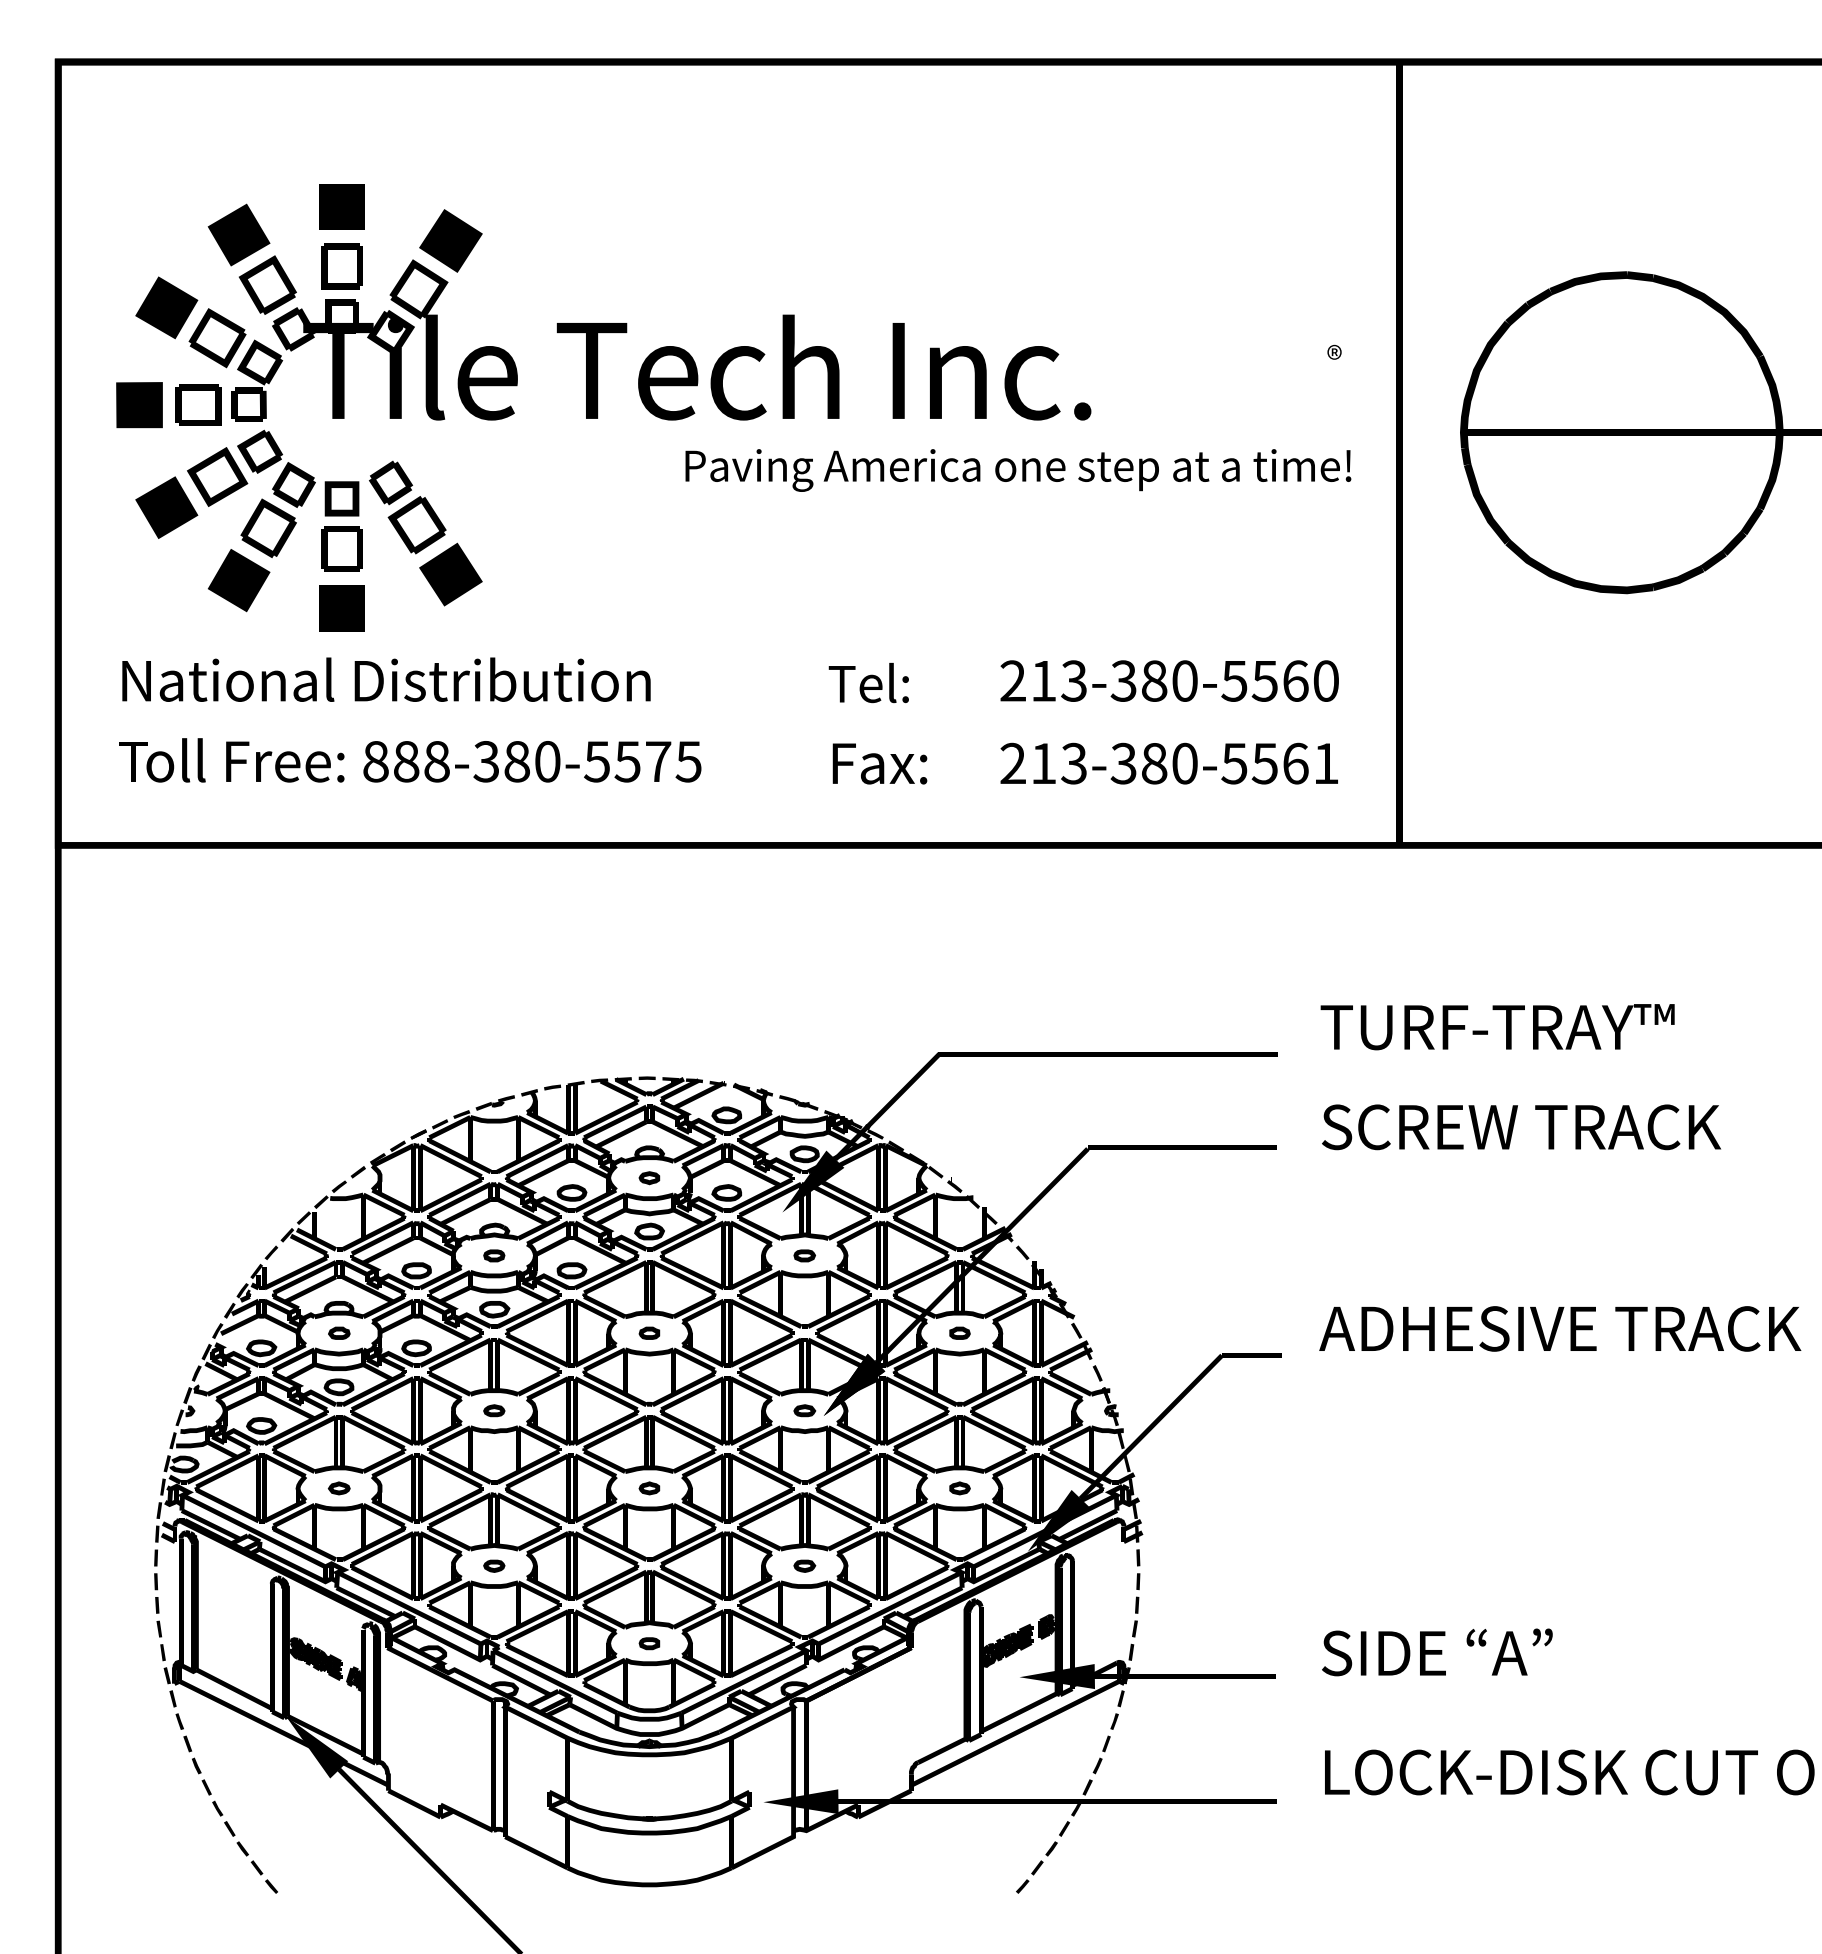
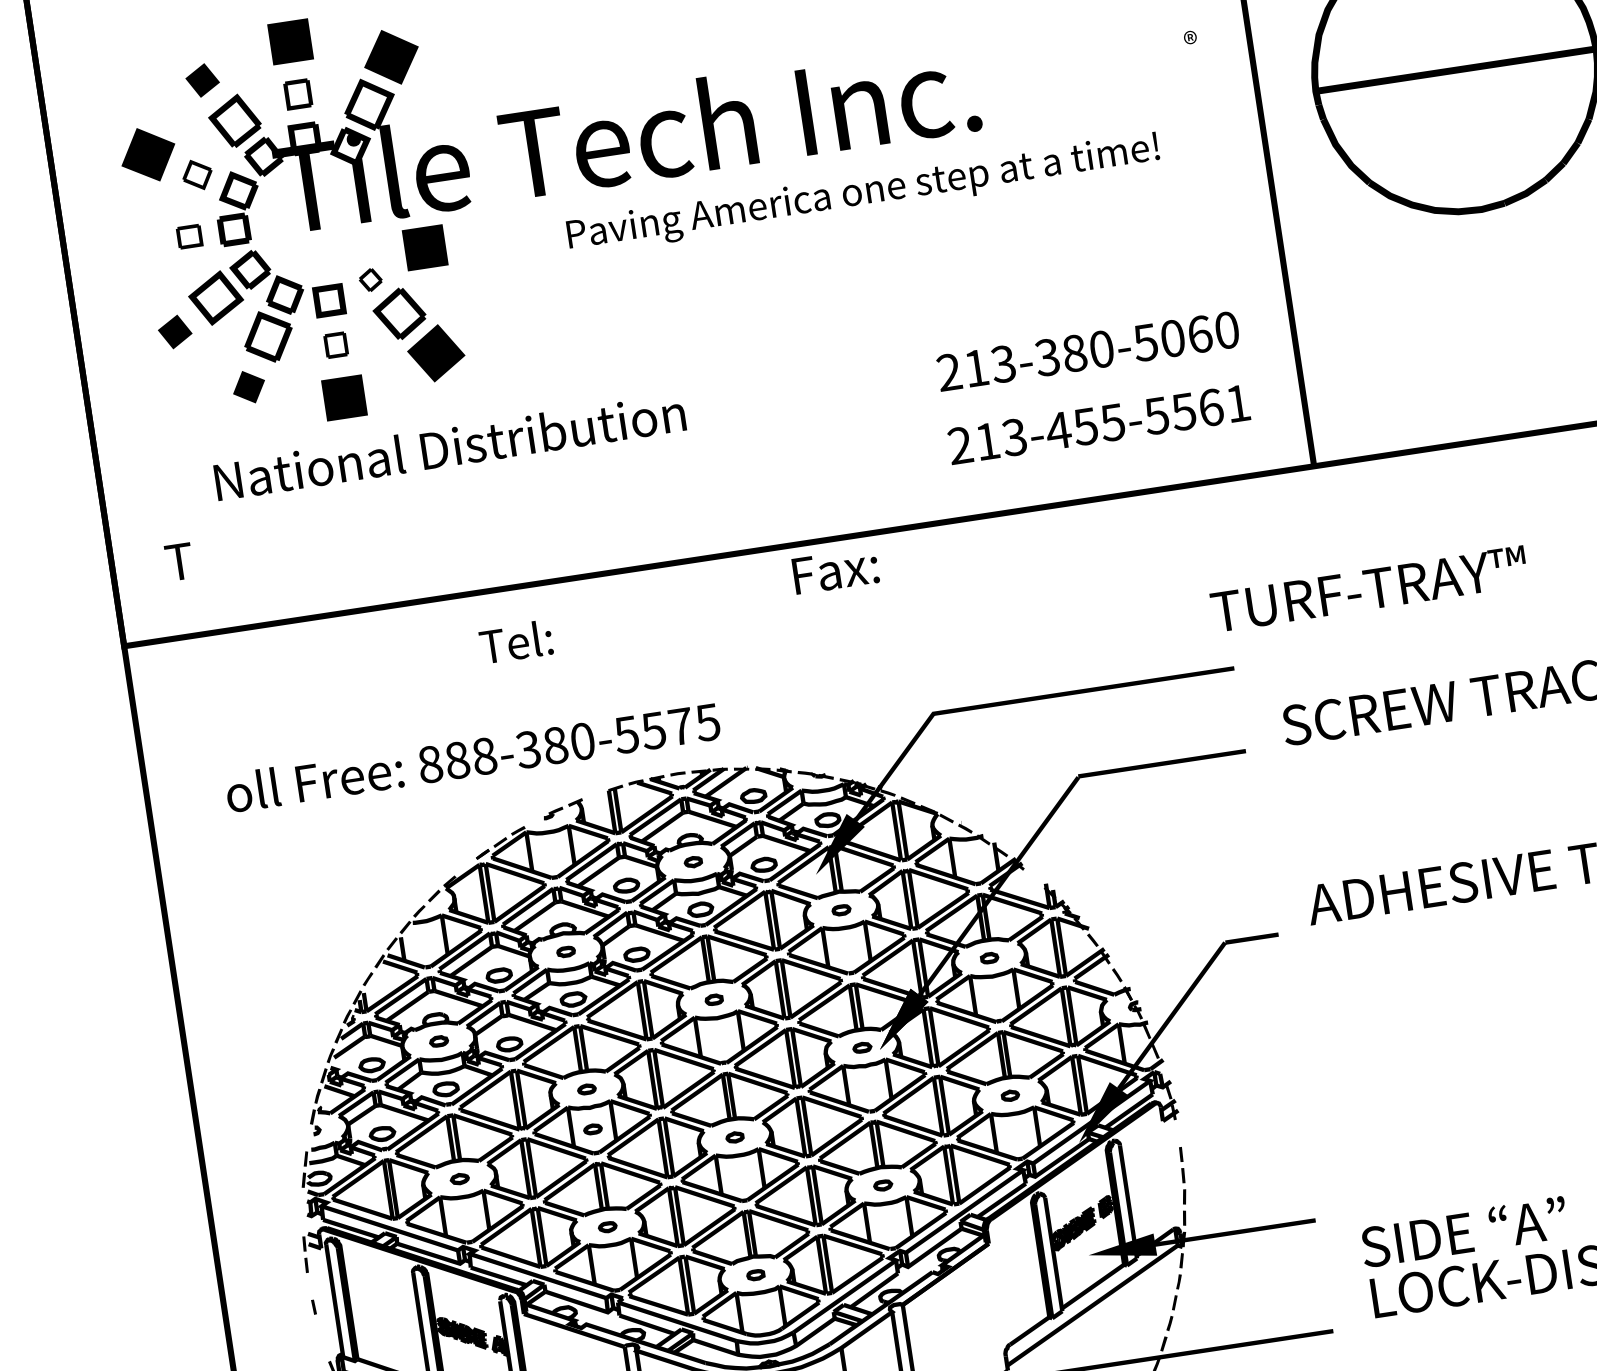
part: (238, 234) -> (202, 80), size x0.6
part: (341, 266) -> (297, 94), size x0.7
part: (217, 338) -> (197, 175), size x0.6
part: (198, 404) -> (189, 236), size x0.6
fill: (139, 405) -> (137, 245), removed
part: (455, 456) -> (424, 247), added
text: (1018, 470) -> (863, 194), moved
part: (390, 482) -> (370, 279), size x0.6
part: (166, 507) -> (174, 331), size x0.6
part: (341, 548) -> (335, 344), size x0.6
part: (238, 580) -> (248, 387), size x0.6
text: (386, 679) -> (449, 446), moved
text: (1264, 680) -> (1172, 338), 213-380-5560 -> 213-380-5060
text: (868, 683) -> (515, 642), moved
text: (423, 760) -> (472, 757), moved
text: (879, 763) -> (835, 570), moved
text: (1153, 763) -> (1084, 426), 213-380-5561 -> 213-455-5561
text: (1497, 1027) -> (1369, 589), moved
fill: (552, 1087) -> (595, 794), removed
fill: (483, 1105) -> (536, 819), removed
fill: (397, 1146) -> (465, 867), removed
fill: (1022, 1252) -> (1034, 878), removed
fill: (179, 1417) -> (308, 1137), removed
part: (494, 1455) -> (593, 1129), added
fill: (162, 1486) -> (302, 1201), removed
fill: (1131, 1486) -> (1162, 1071), removed
fill: (159, 1510) -> (303, 1222), removed
fill: (1138, 1557) -> (1178, 1133), removed
fill: (156, 1581) -> (310, 1286), removed
fill: (159, 1628) -> (319, 1327), removed
fill: (162, 1652) -> (324, 1348), removed
text: (1437, 1652) -> (1464, 1232), moved

